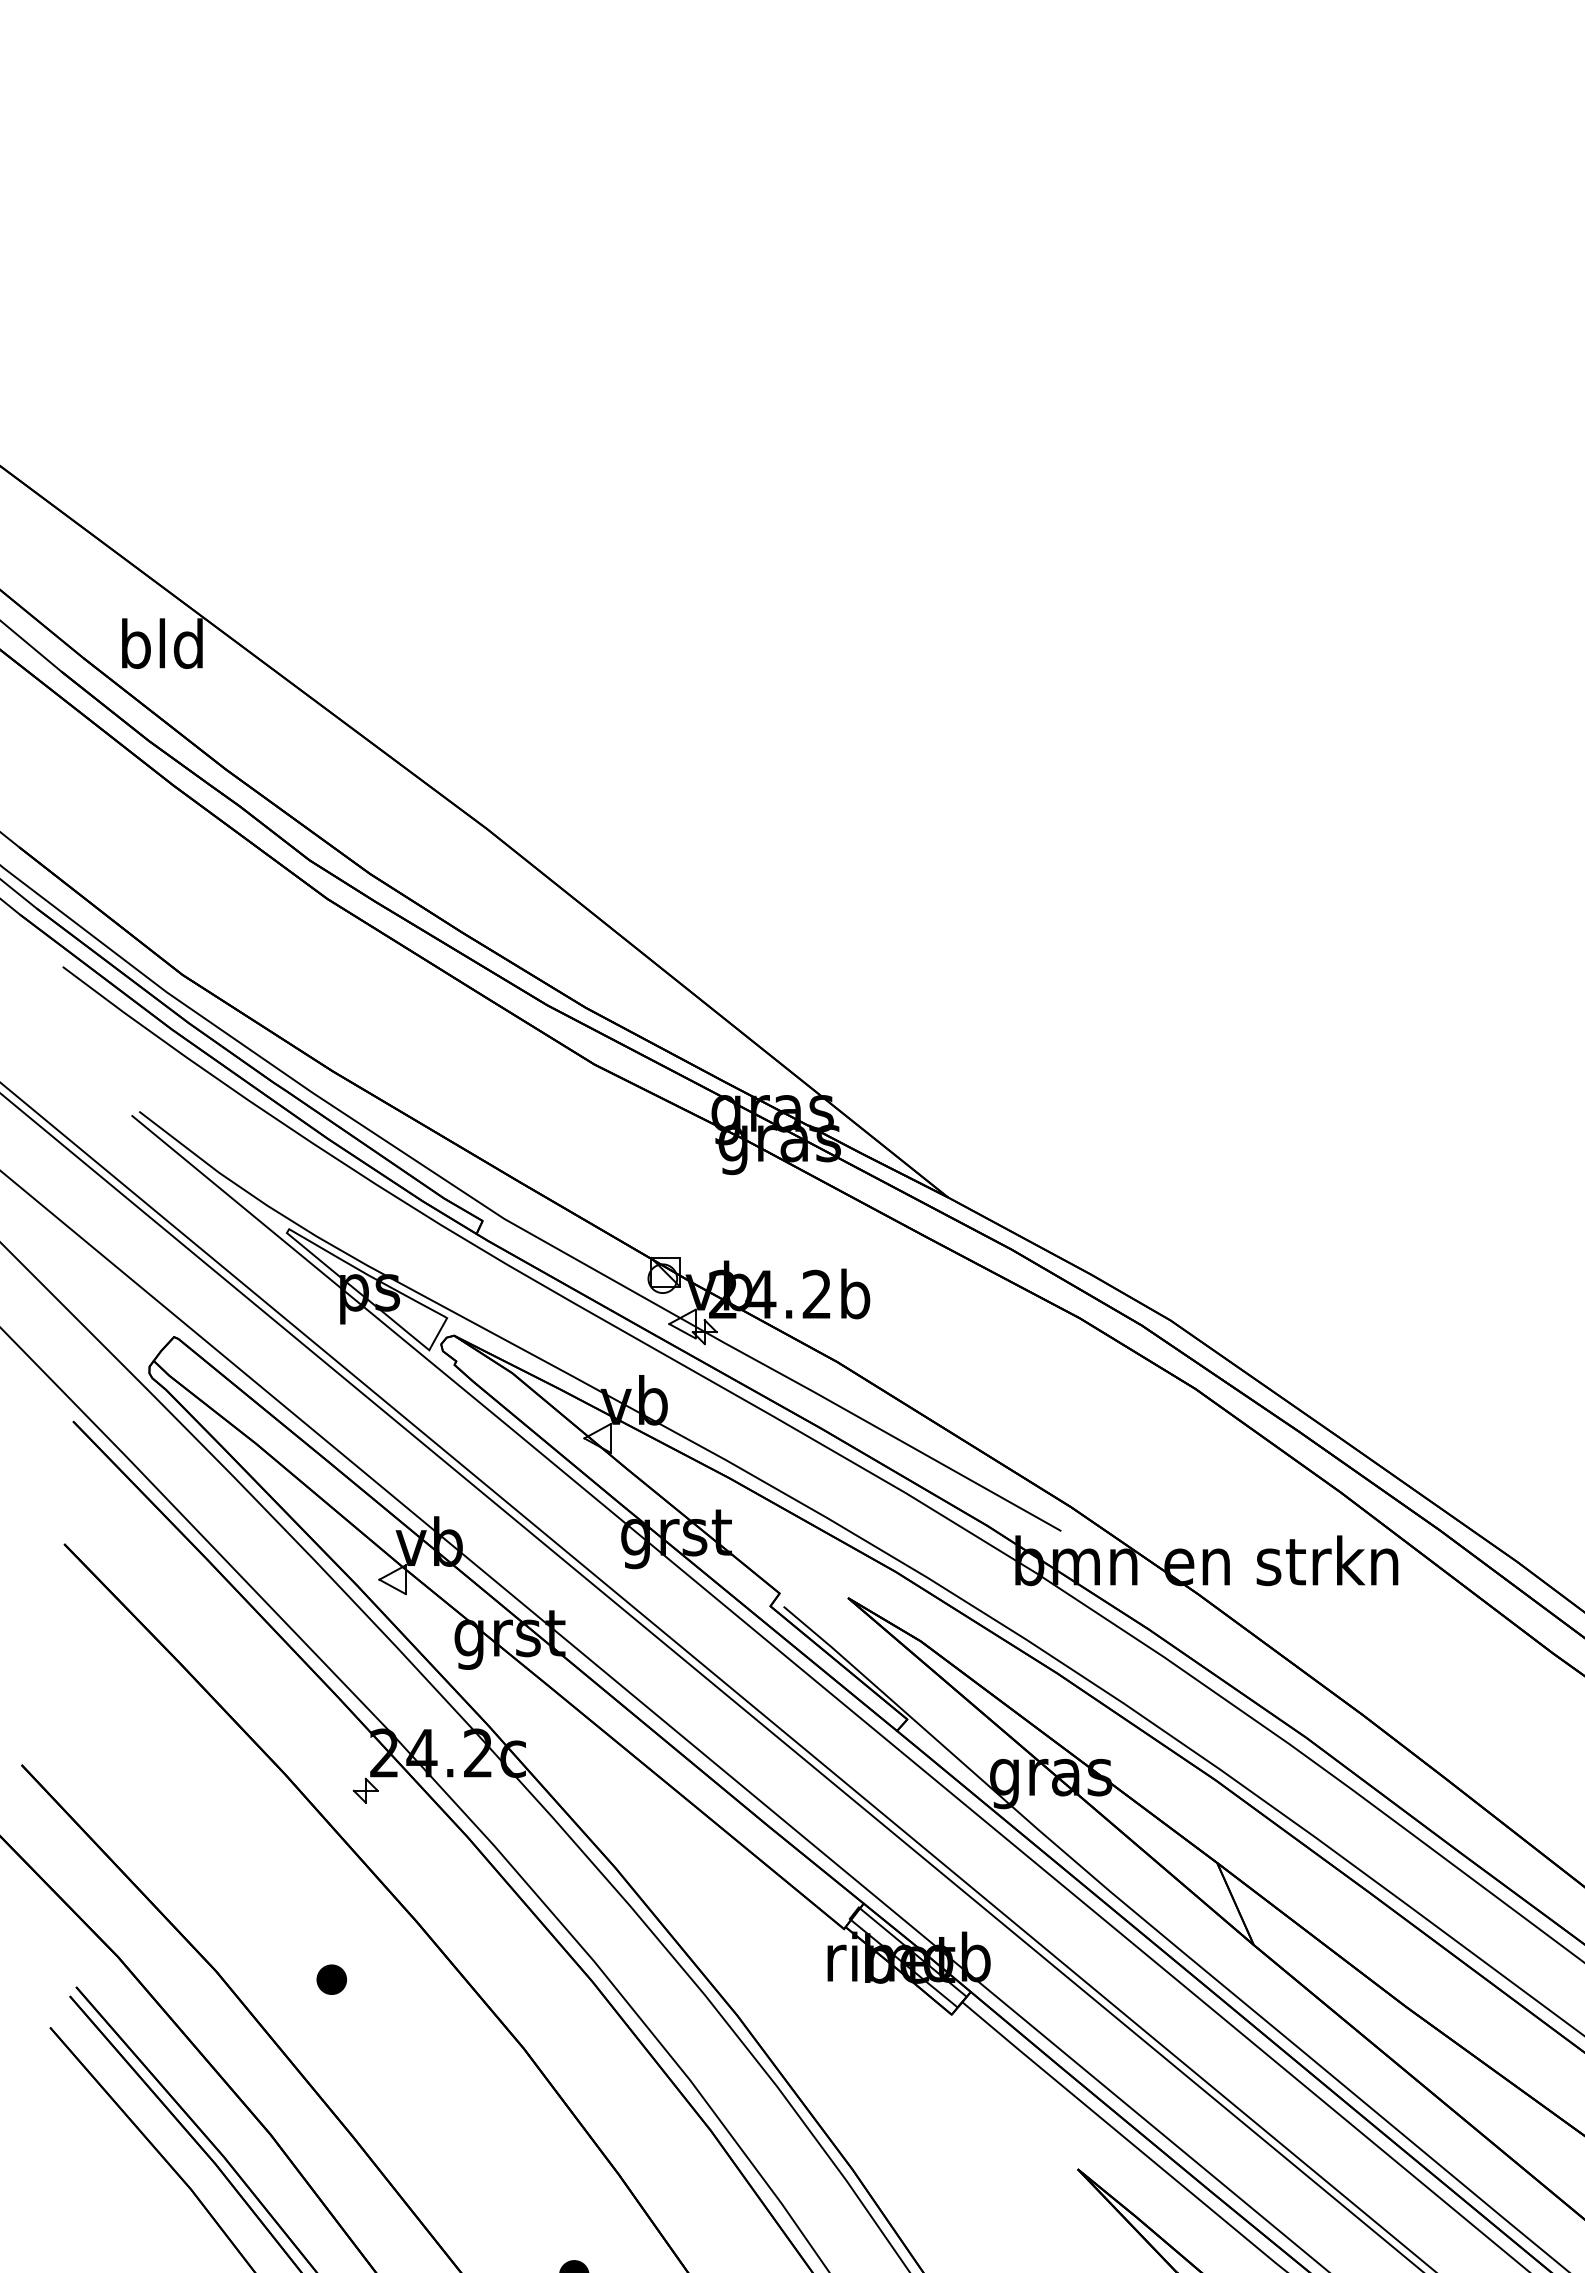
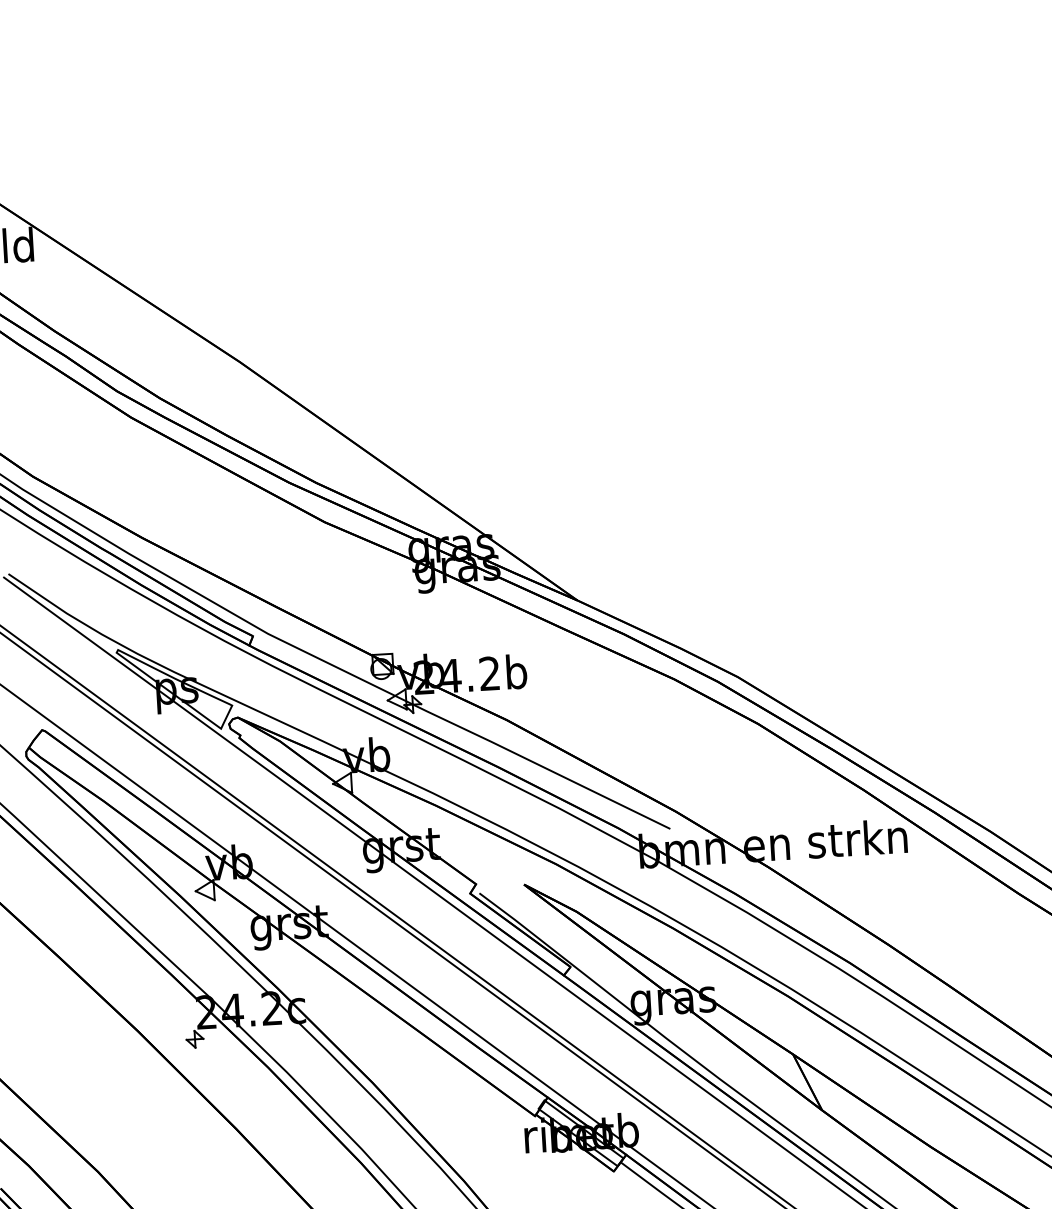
part: (331, 1979) -> (178, 1172), removed

